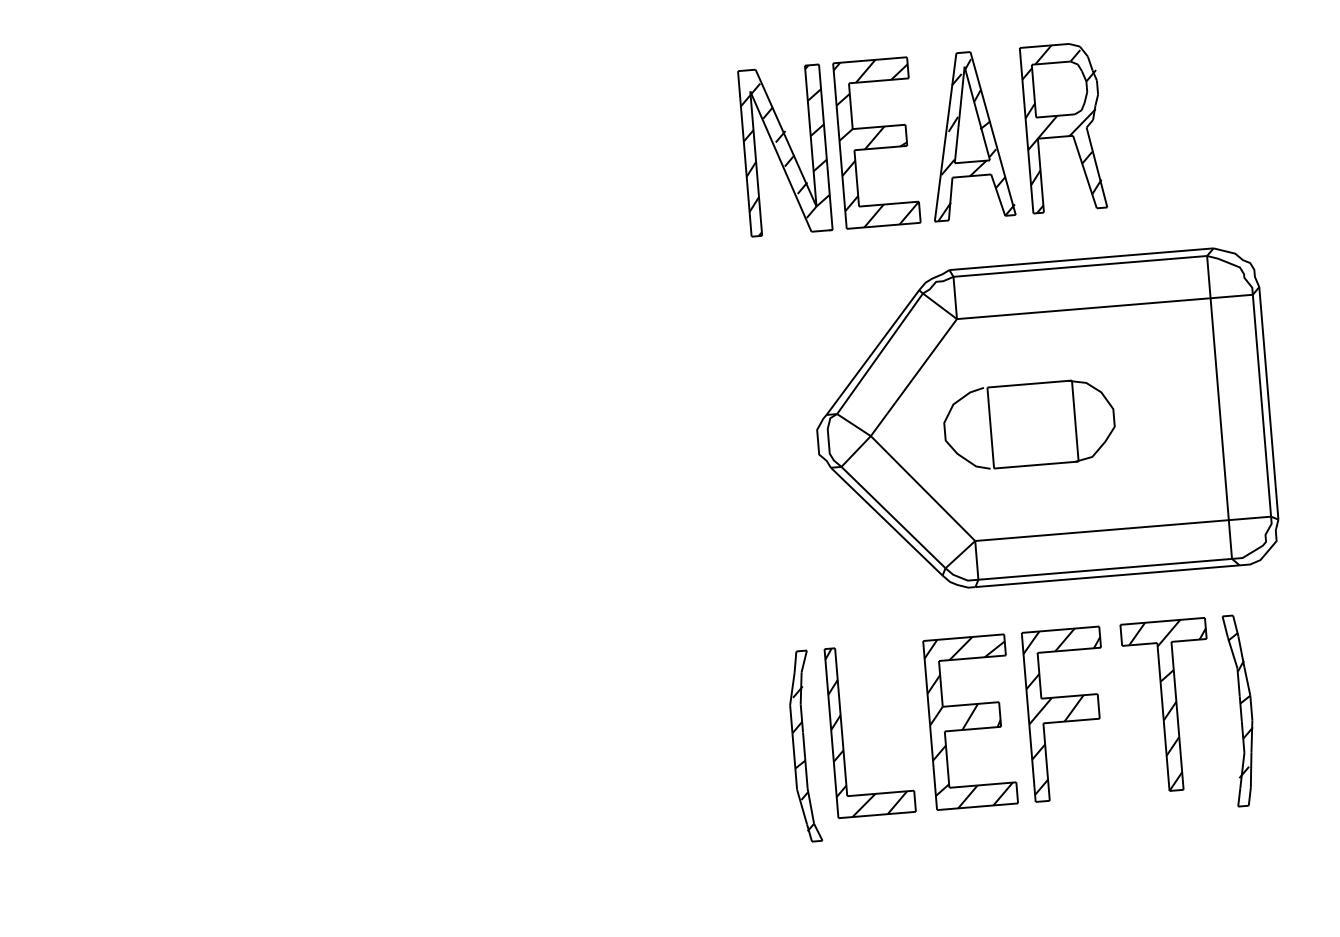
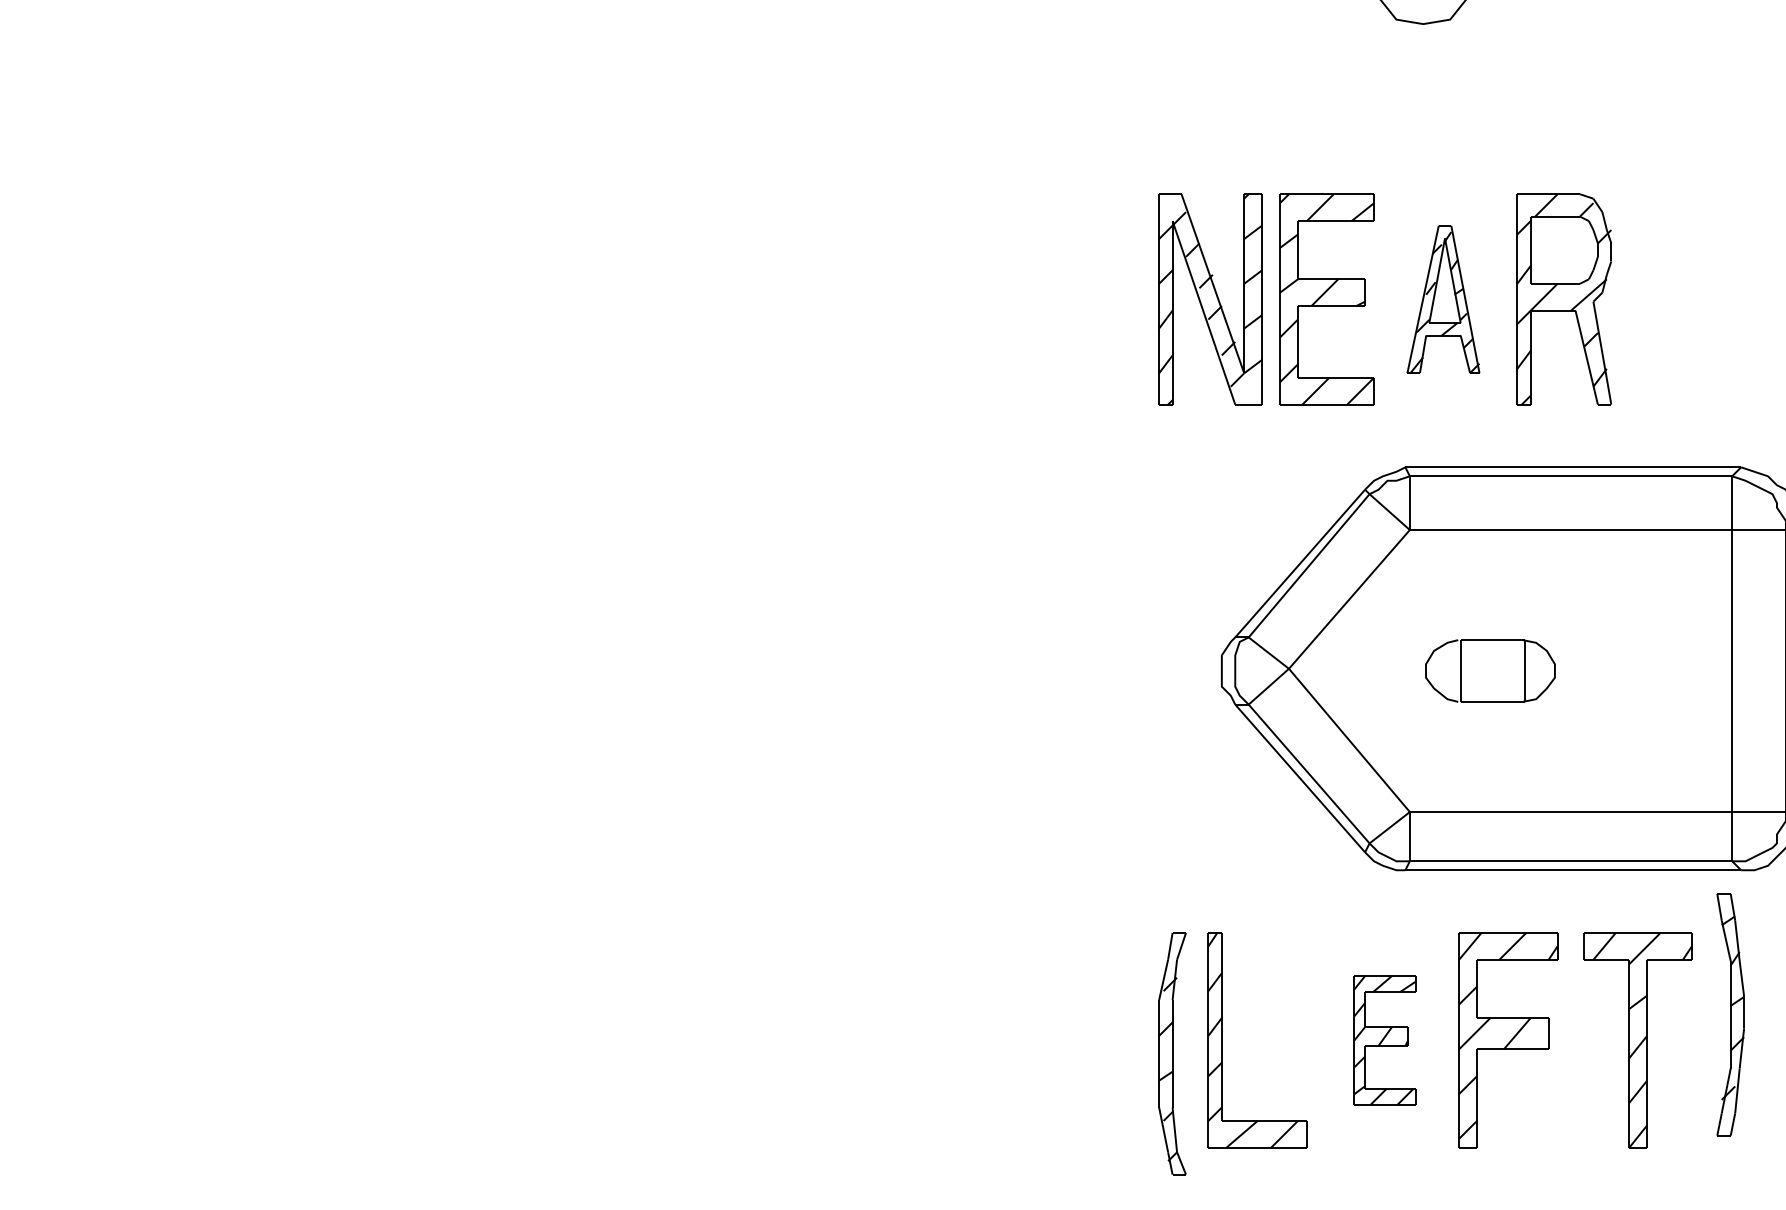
part: (968, 135) -> (1443, 299), size x0.7
part: (1029, 424) -> (1490, 670), size x0.6
part: (1240, 710) -> (1730, 1014), moved
part: (970, 722) -> (1385, 1040), size x0.6

